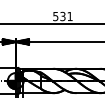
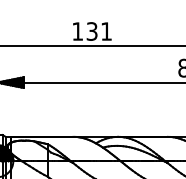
text: (55, 16) -> (77, 31), 531 -> 131

